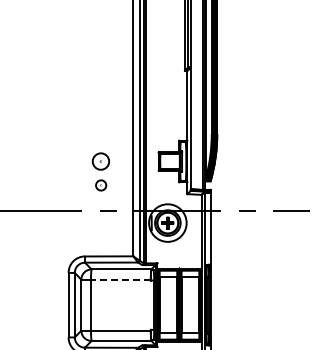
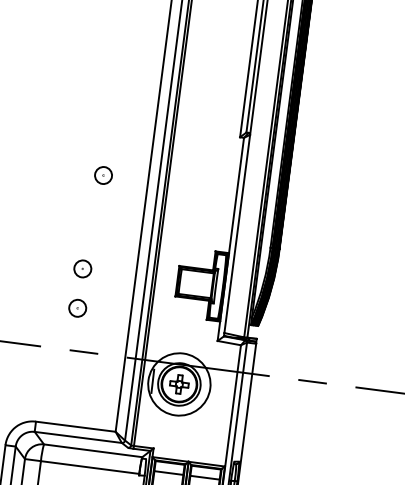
part: (106, 104) -> (103, 176), added
part: (101, 161) -> (83, 268), size x0.62
line: (120, 279) -> (89, 467), dashed -> solid

